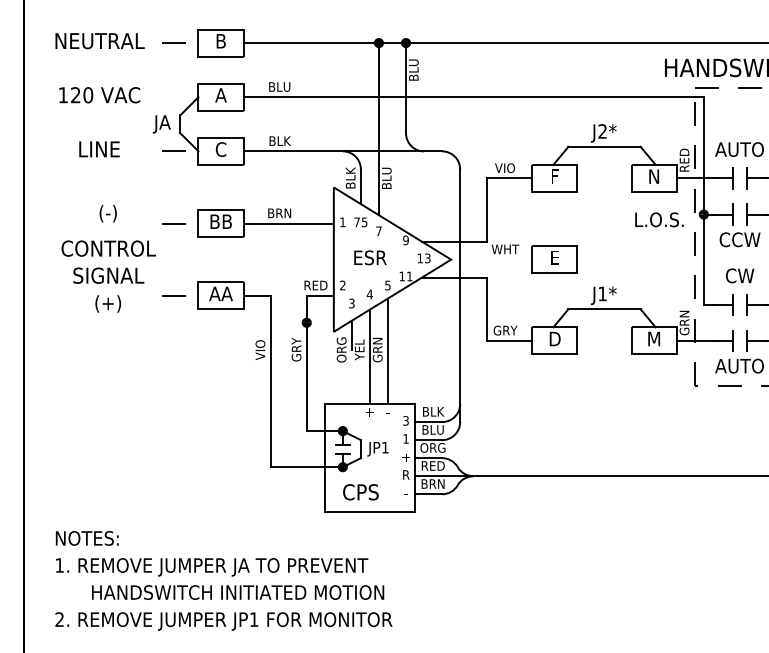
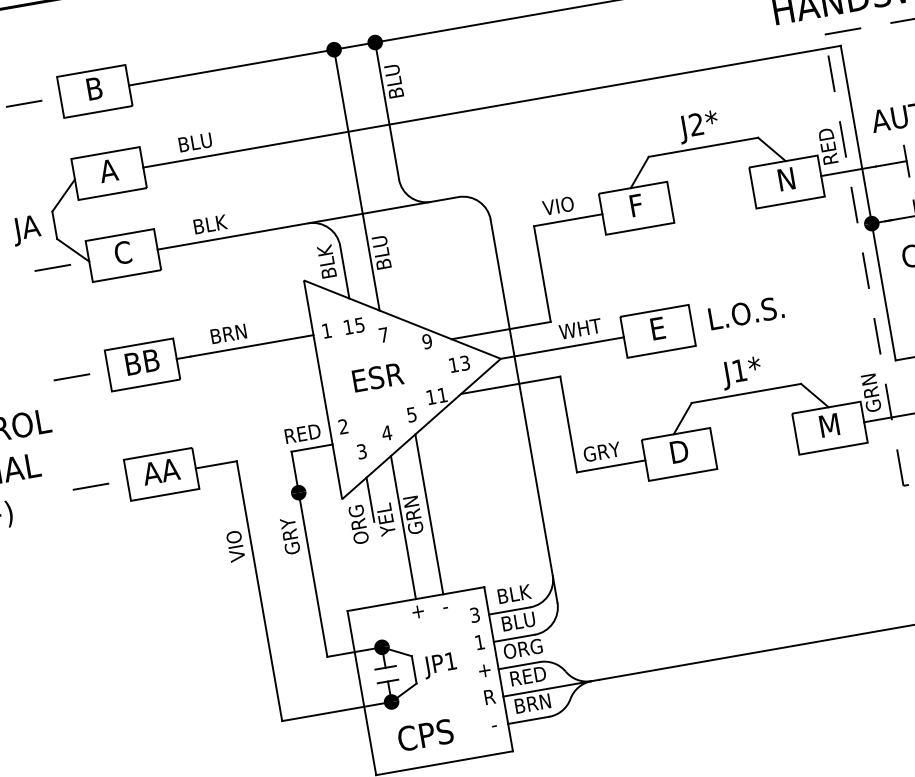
text: (659, 219) -> (746, 312), moved
text: (356, 222) -> (347, 327), 75 -> 15
line: (491, 259) -> (561, 347), added

